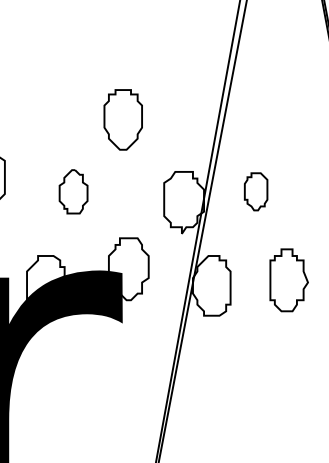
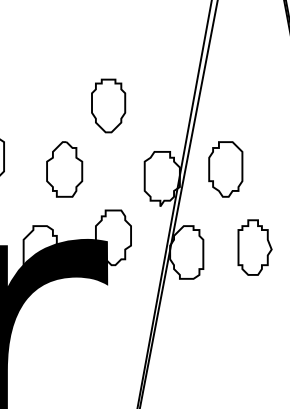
part: (73, 191) -> (64, 169), size x1.43
part: (255, 191) -> (225, 169), size x1.67

